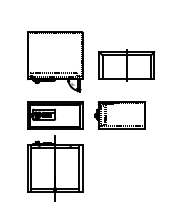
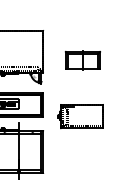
part: (126, 65) -> (82, 60), size x0.7
part: (119, 115) -> (79, 116), moved

